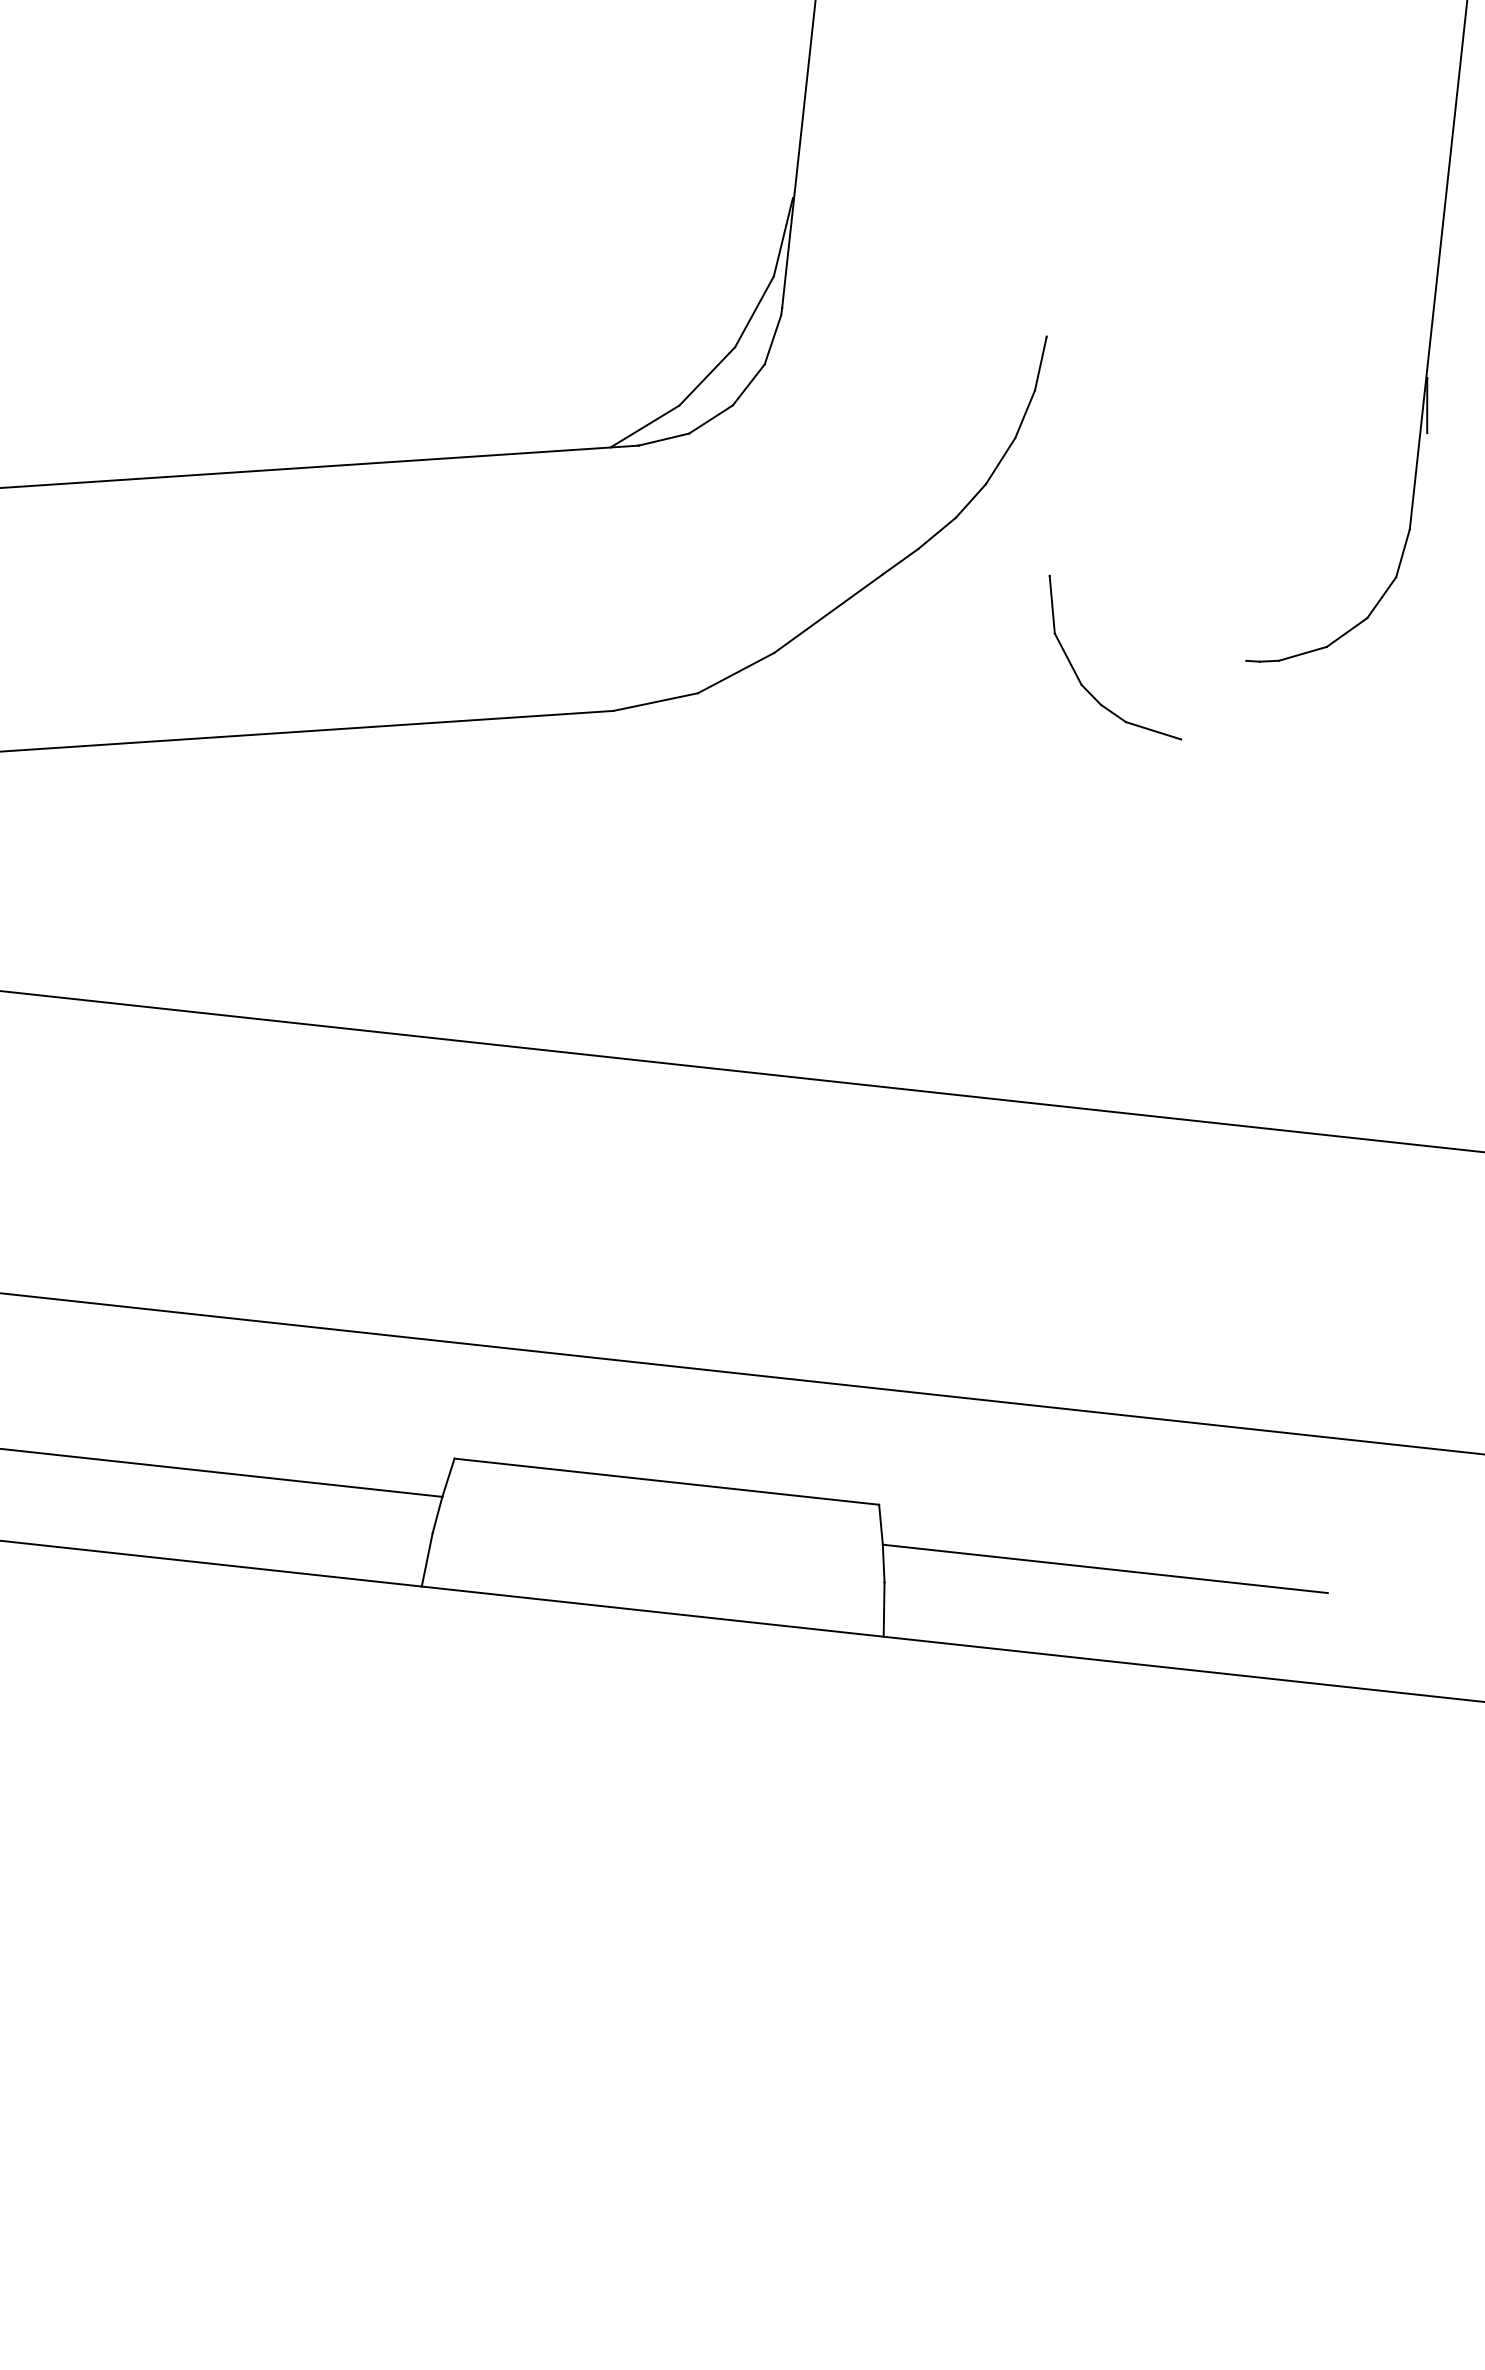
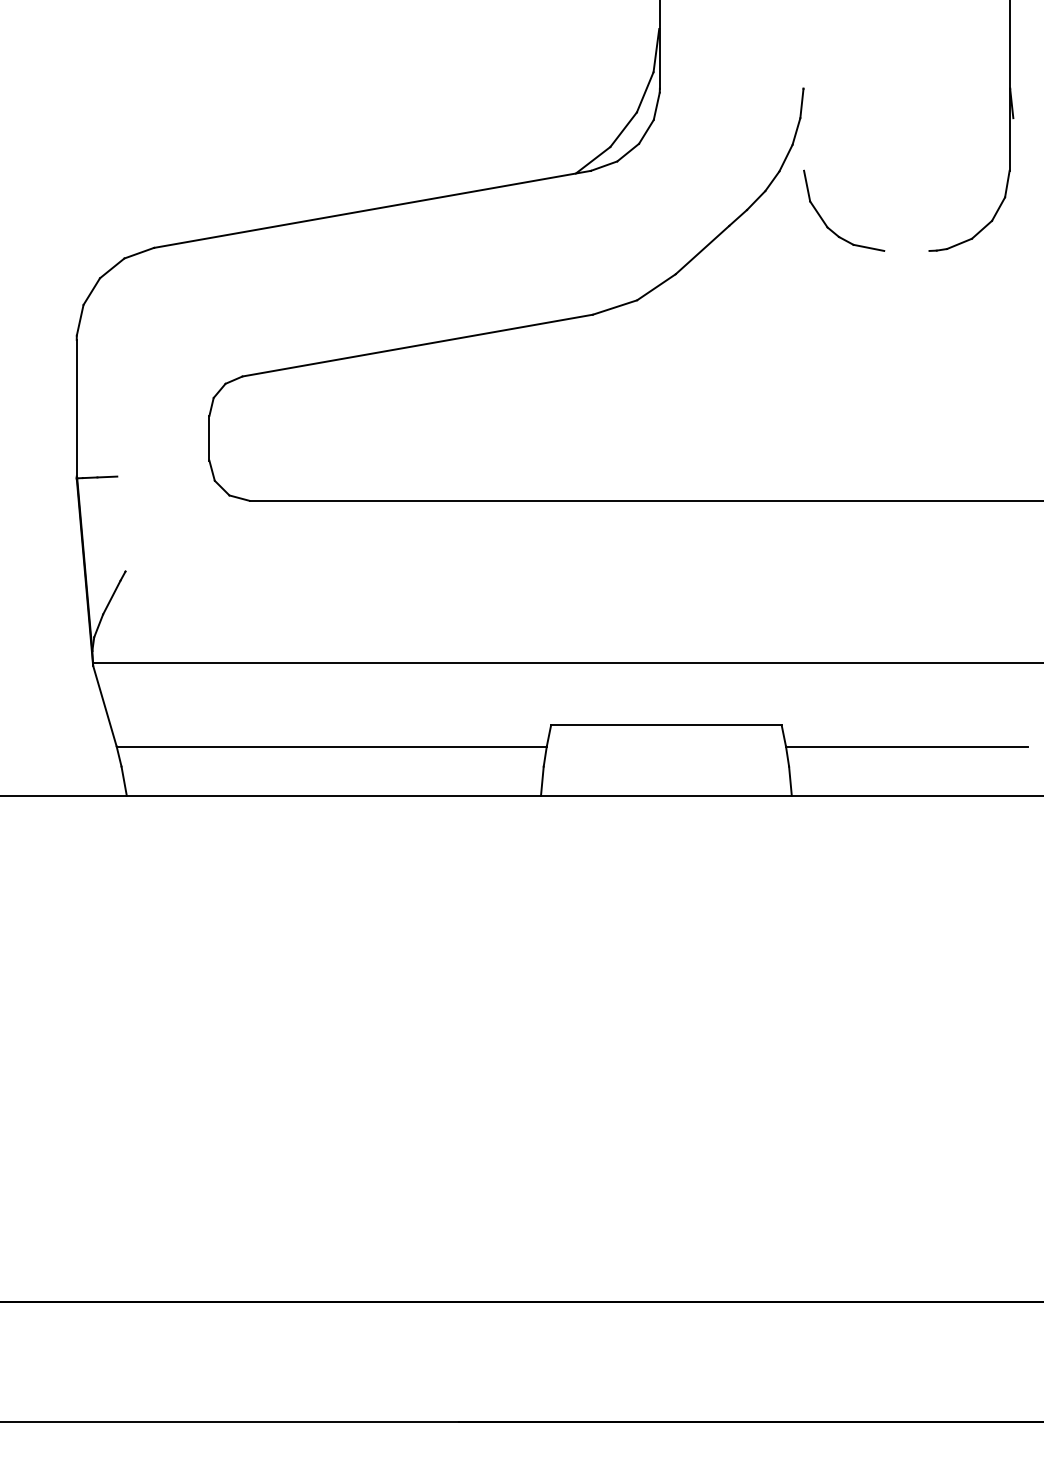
part: (1078, 675) -> (825, 222), moved

